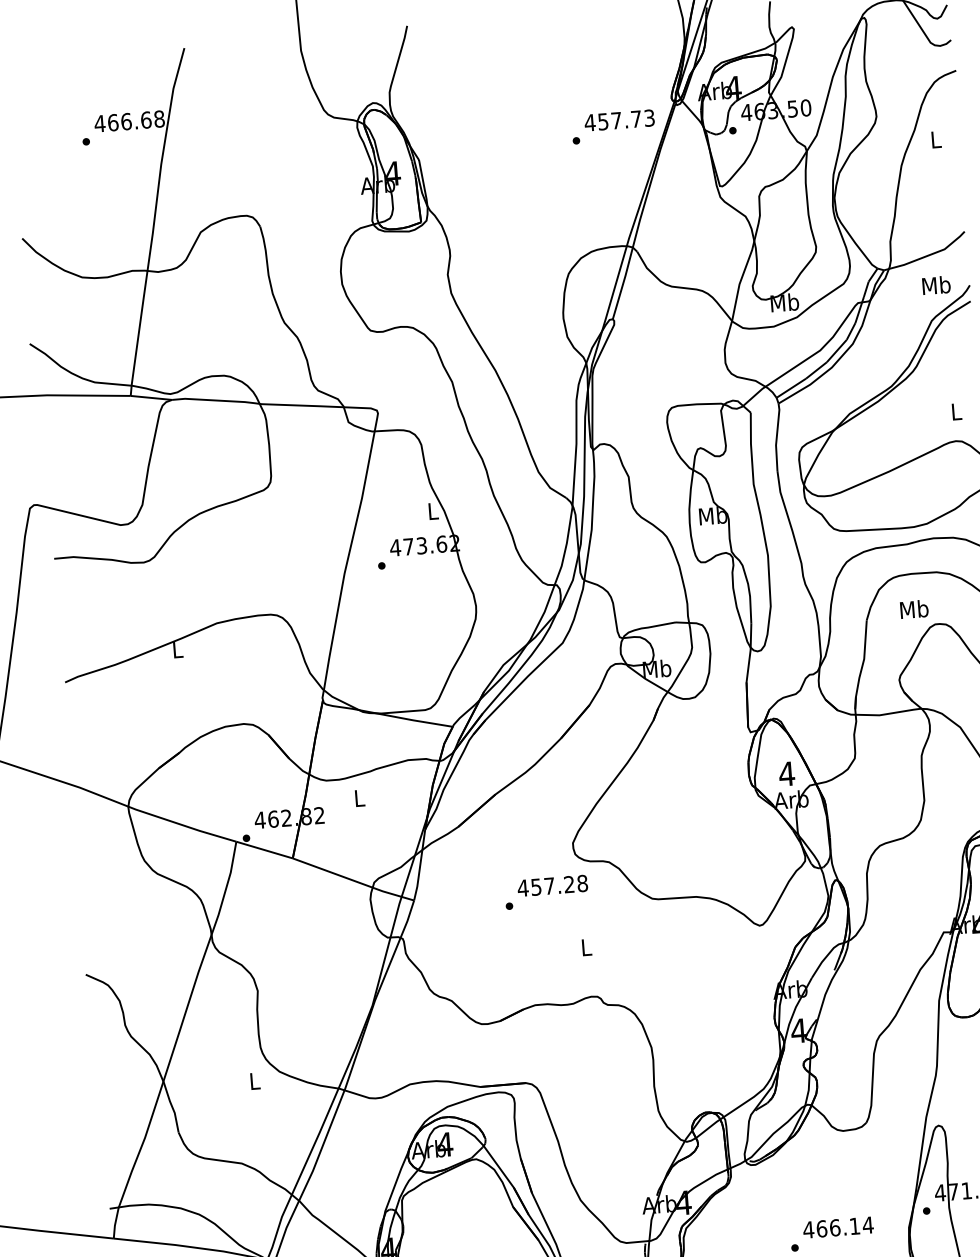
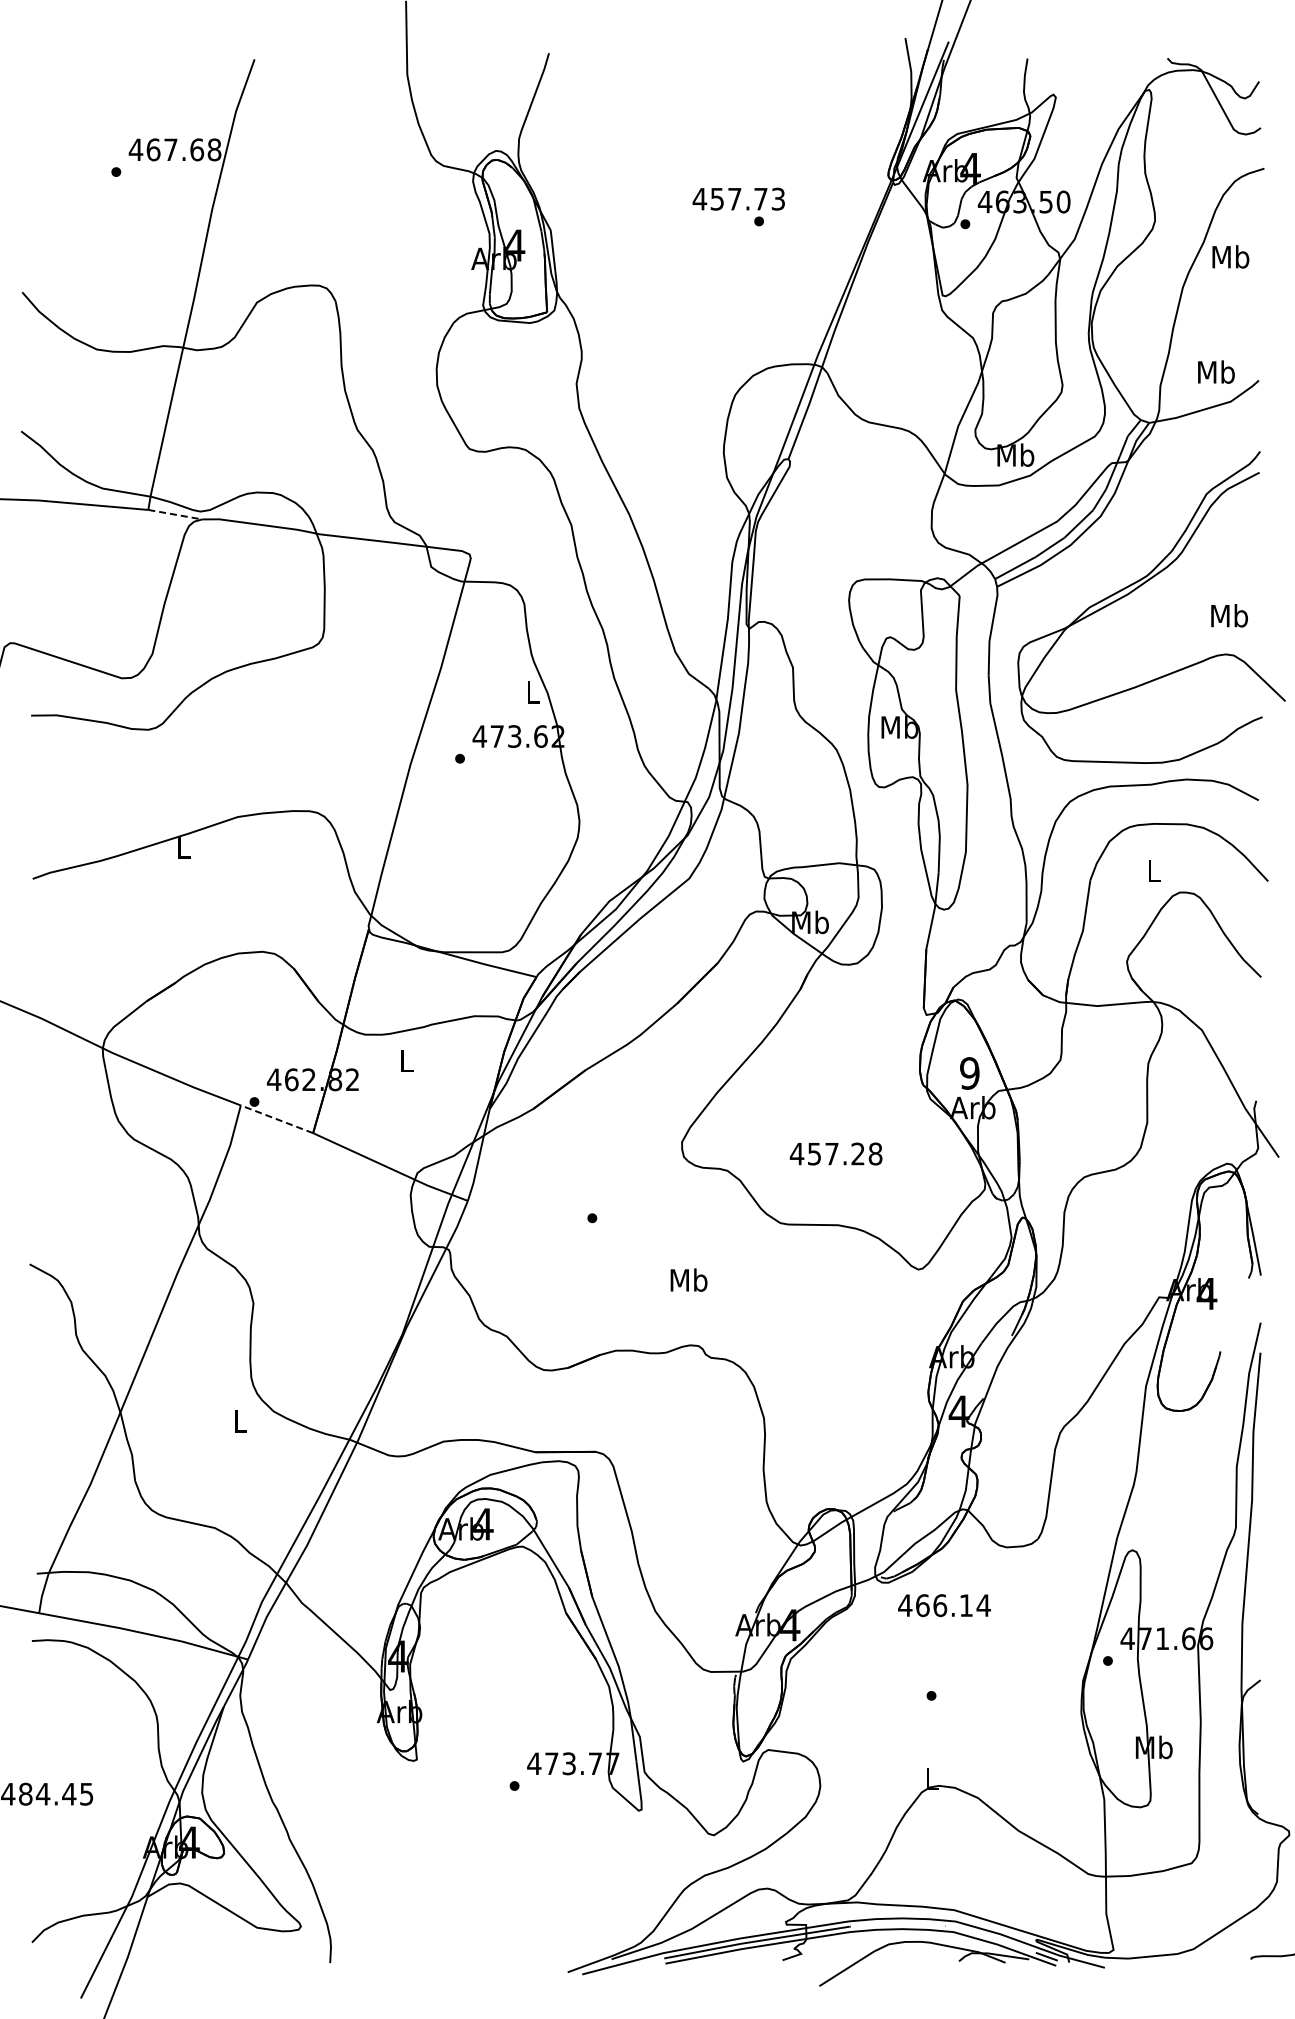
text: (619, 119) -> (738, 198), moved
text: (126, 121) -> (170, 149), 466.68 -> 467.68
text: (935, 139) -> (1230, 256), L -> Mb
text: (936, 284) -> (1216, 371), moved
line: (151, 397) -> (175, 514), solid -> dashed
text: (956, 411) -> (1229, 615), L -> Mb
text: (914, 609) -> (1153, 870), Mb -> L
text: (786, 774) -> (969, 1073), 4 -> 9
line: (264, 850) -> (276, 1119), solid -> dashed
text: (552, 885) -> (835, 1153), moved
text: (586, 946) -> (688, 1279), L -> Mb
text: (838, 1227) -> (944, 1605), moved

